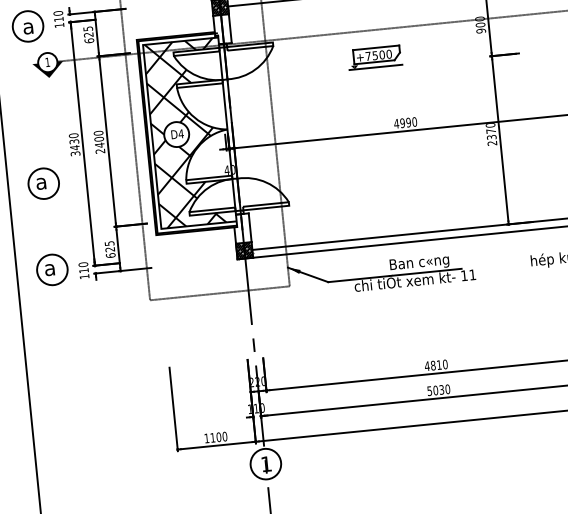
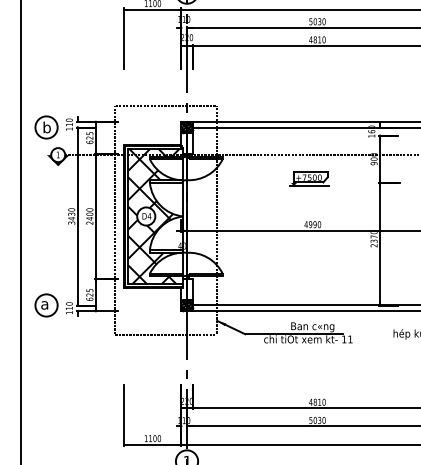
text: (28, 26) -> (46, 127), a -> b
part: (375, 56) -> (309, 178), moved
part: (43, 183) -> (46, 242), removed

